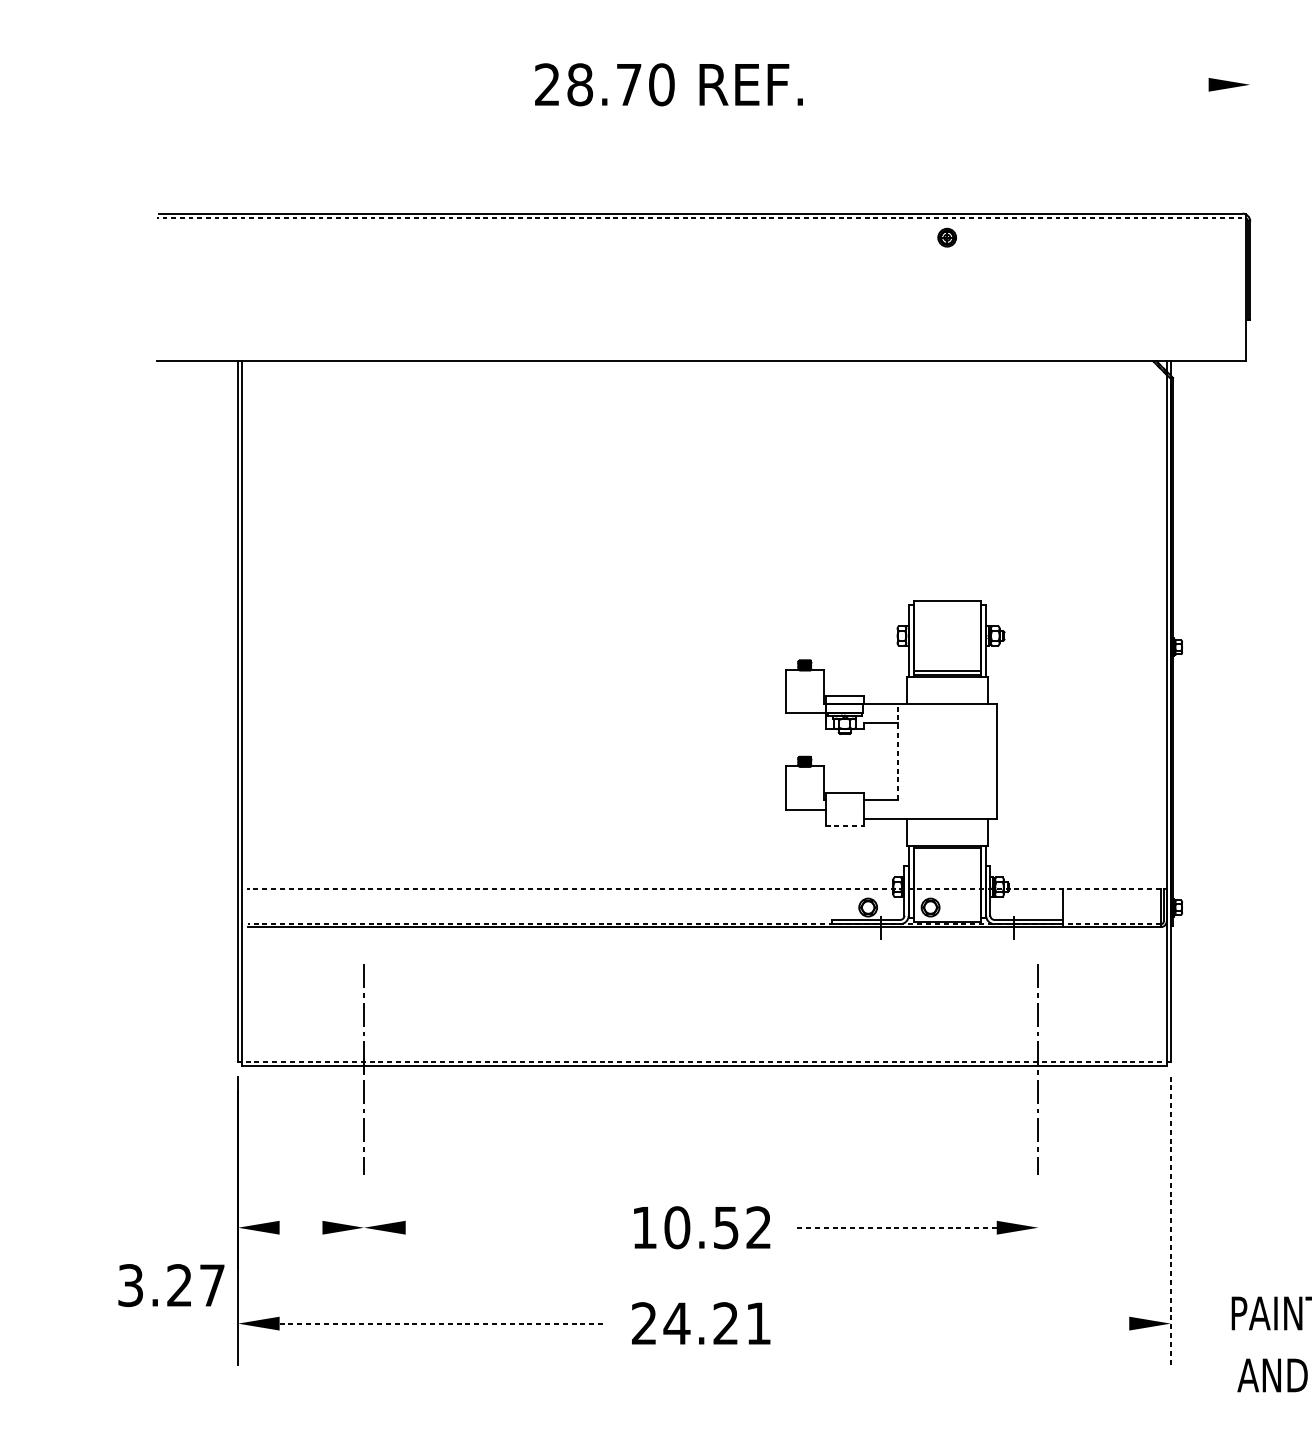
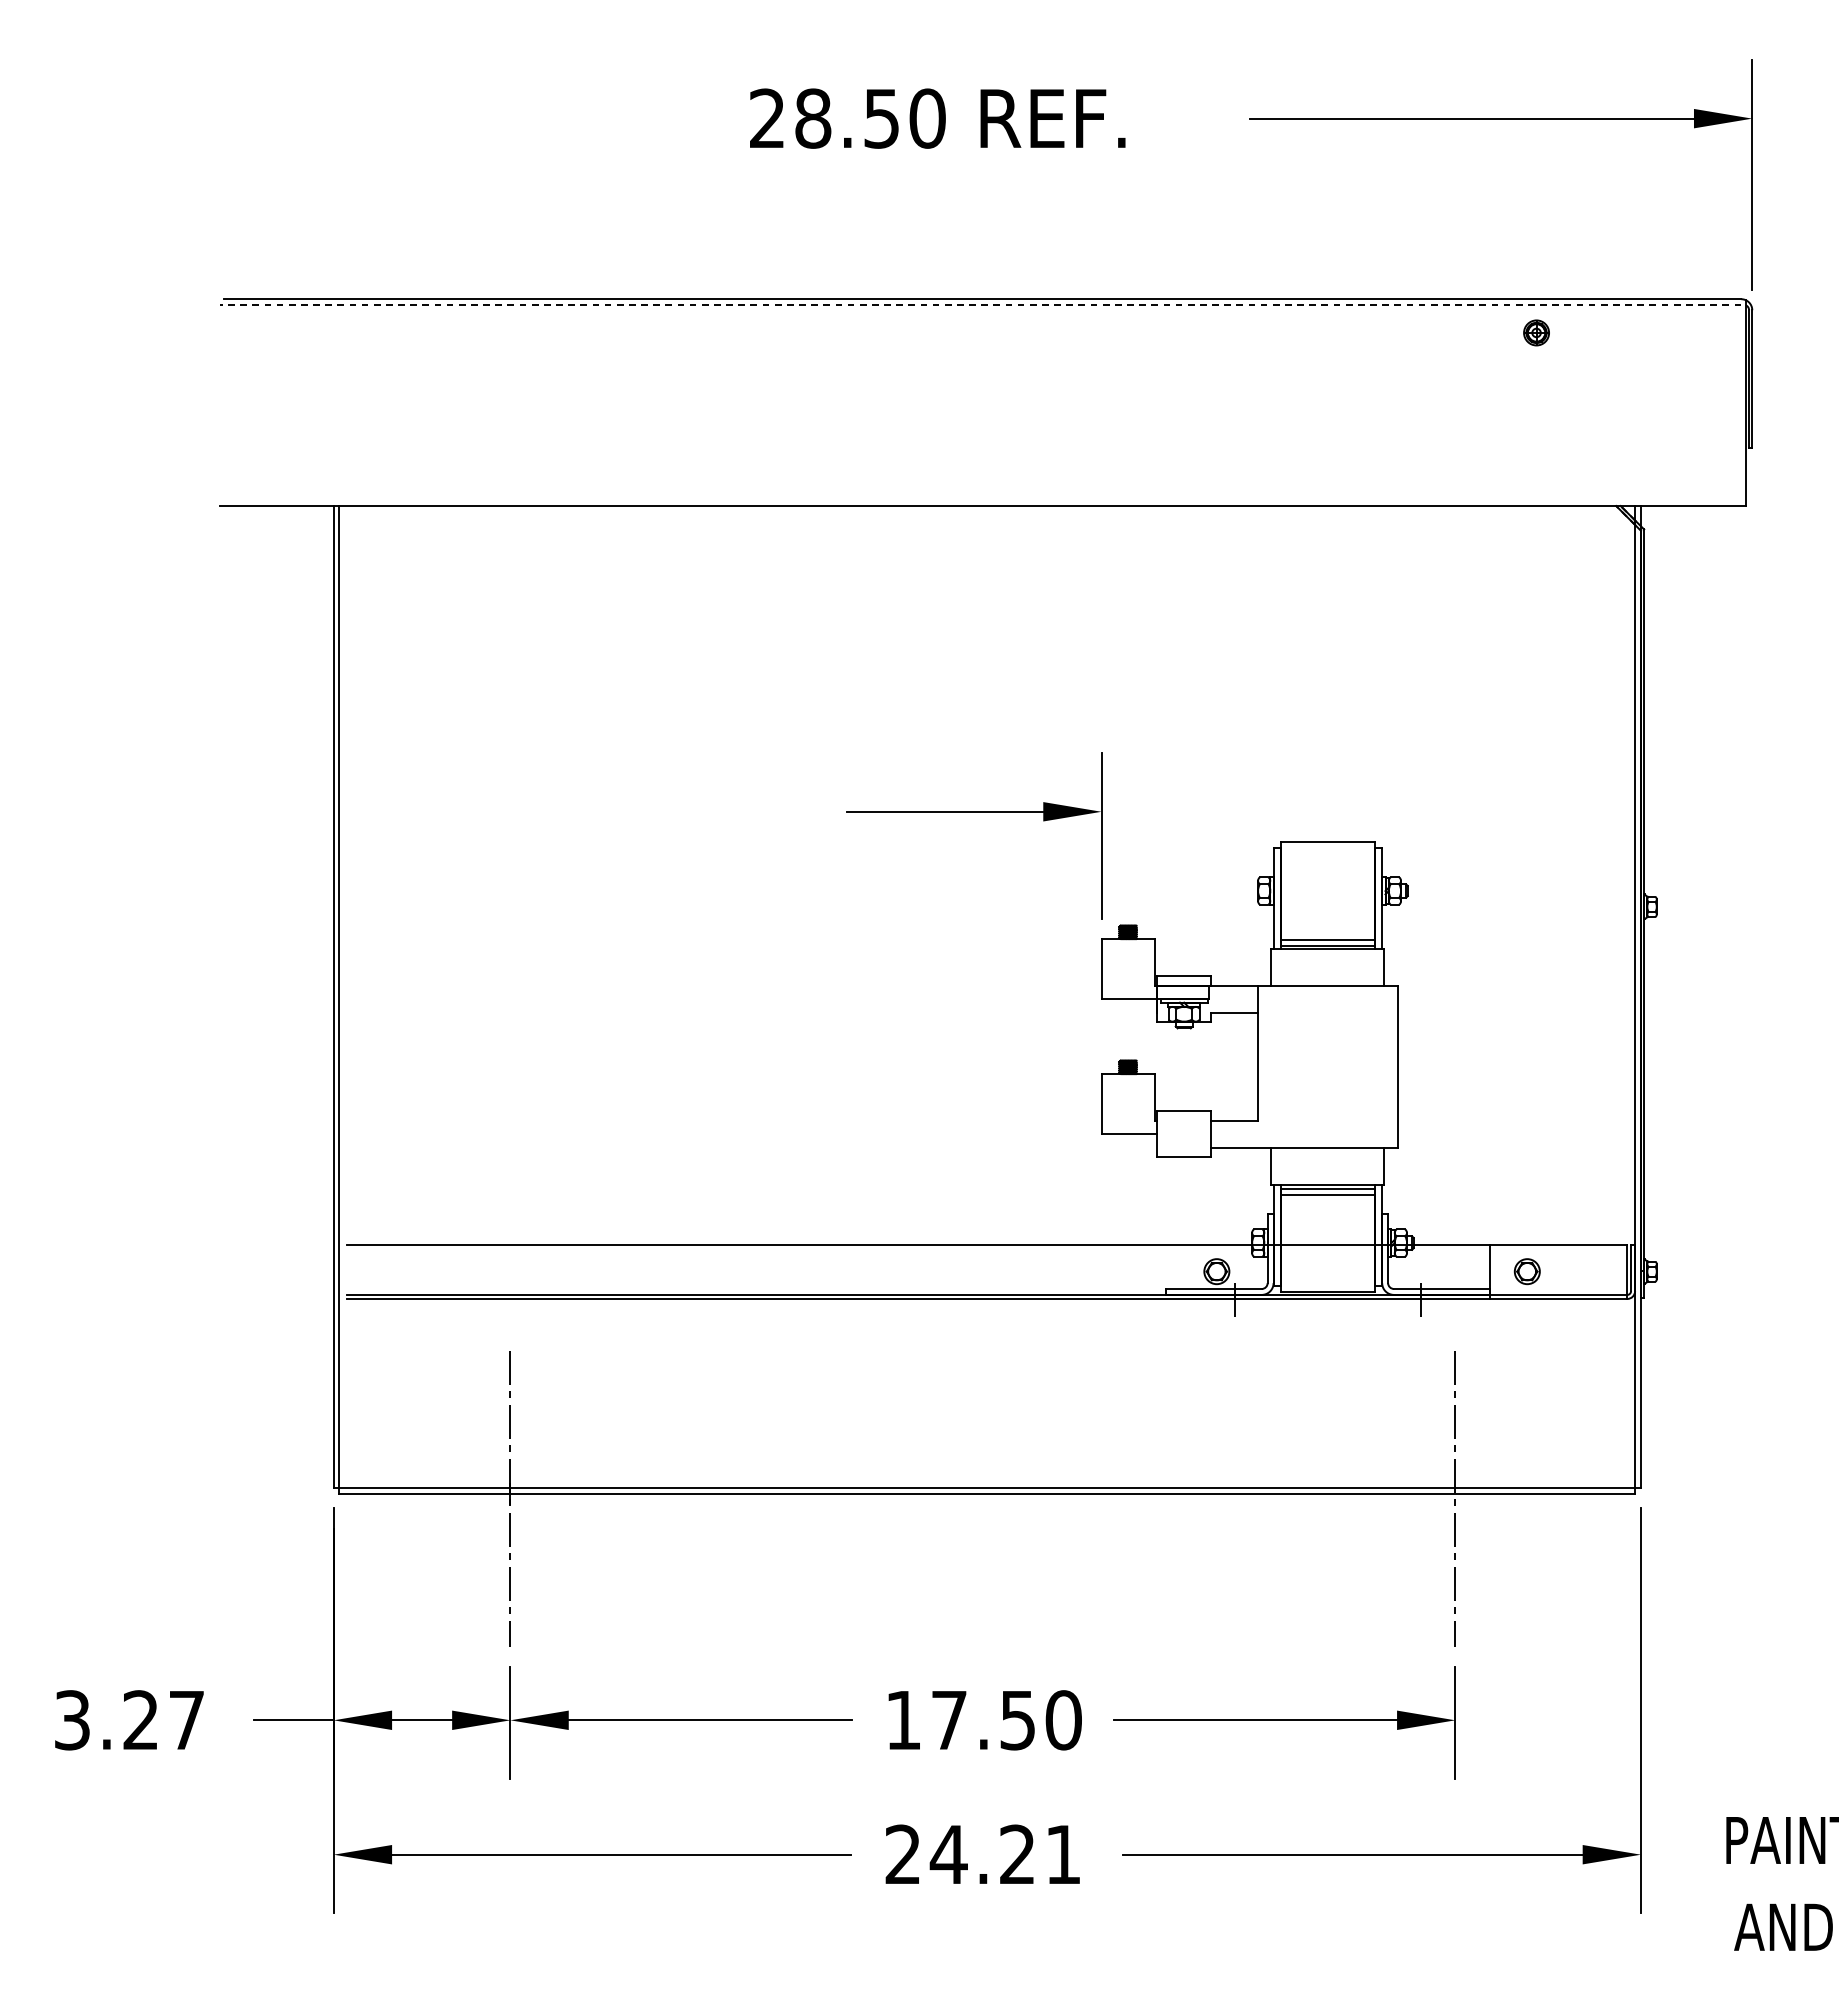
text: (628, 84) -> (881, 118), 28.70 -> 28.50
line: (1049, 84) -> (1471, 118), added
line: (1250, 124) -> (1752, 174), added
part: (947, 237) -> (1536, 332), moved
part: (695, 579) -> (974, 812), added
line: (897, 751) -> (1257, 1053), dashed -> solid
line: (845, 825) -> (1184, 1156), dashed -> solid
line: (947, 852) -> (1327, 1194), added
line: (703, 888) -> (986, 1244), dashed -> solid
part: (930, 907) -> (1526, 1271), moved
line: (703, 923) -> (986, 1294), dashed -> solid
line: (704, 1062) -> (987, 1488), dashed -> solid
line: (1171, 1221) -> (1641, 1711), dashed -> solid
line: (209, 1227) -> (293, 1720), added
line: (301, 1227) -> (422, 1720), added
line: (506, 1227) -> (709, 1720), added
text: (718, 1227) -> (1006, 1720), 10.52 -> 17.50
line: (895, 1227) -> (1255, 1720), dashed -> solid
line: (364, 1229) -> (510, 1722), added
line: (1038, 1229) -> (1455, 1722), added
text: (171, 1285) -> (129, 1720), moved
line: (443, 1323) -> (621, 1854), dashed -> solid
line: (964, 1323) -> (1352, 1854), added

